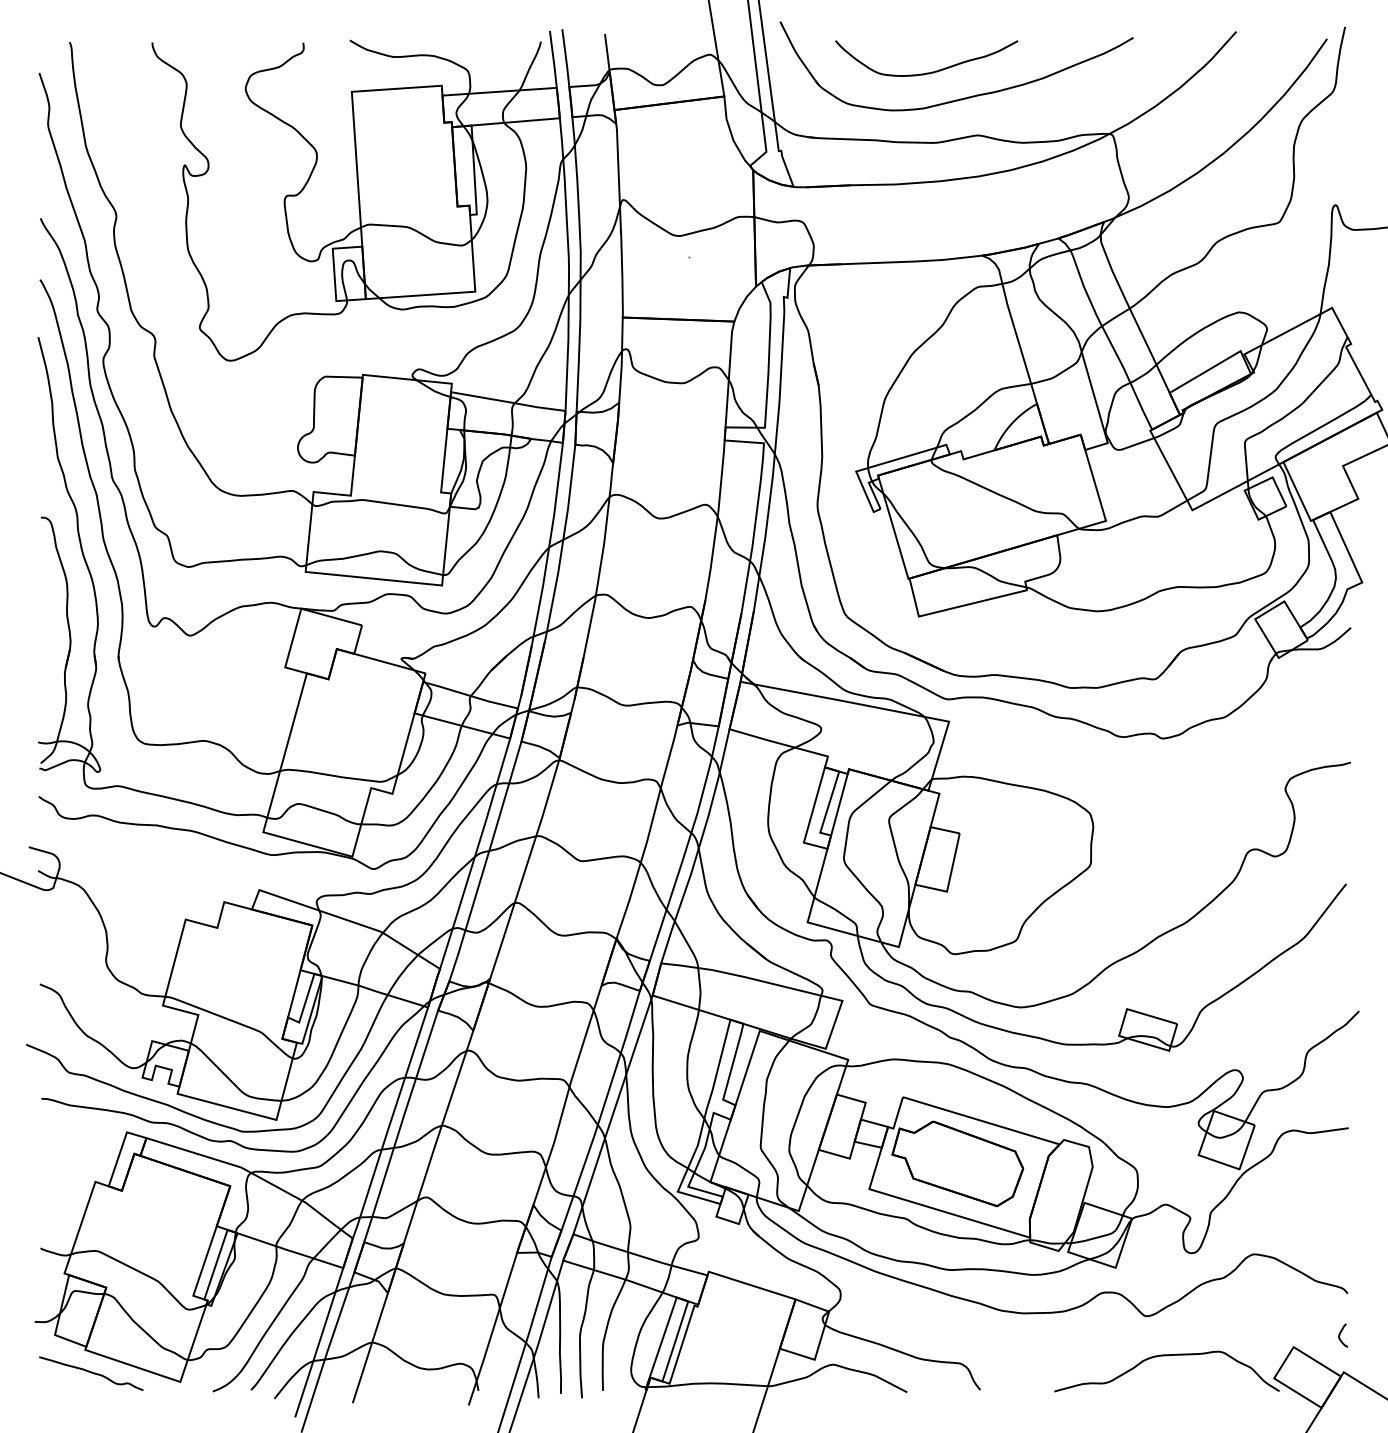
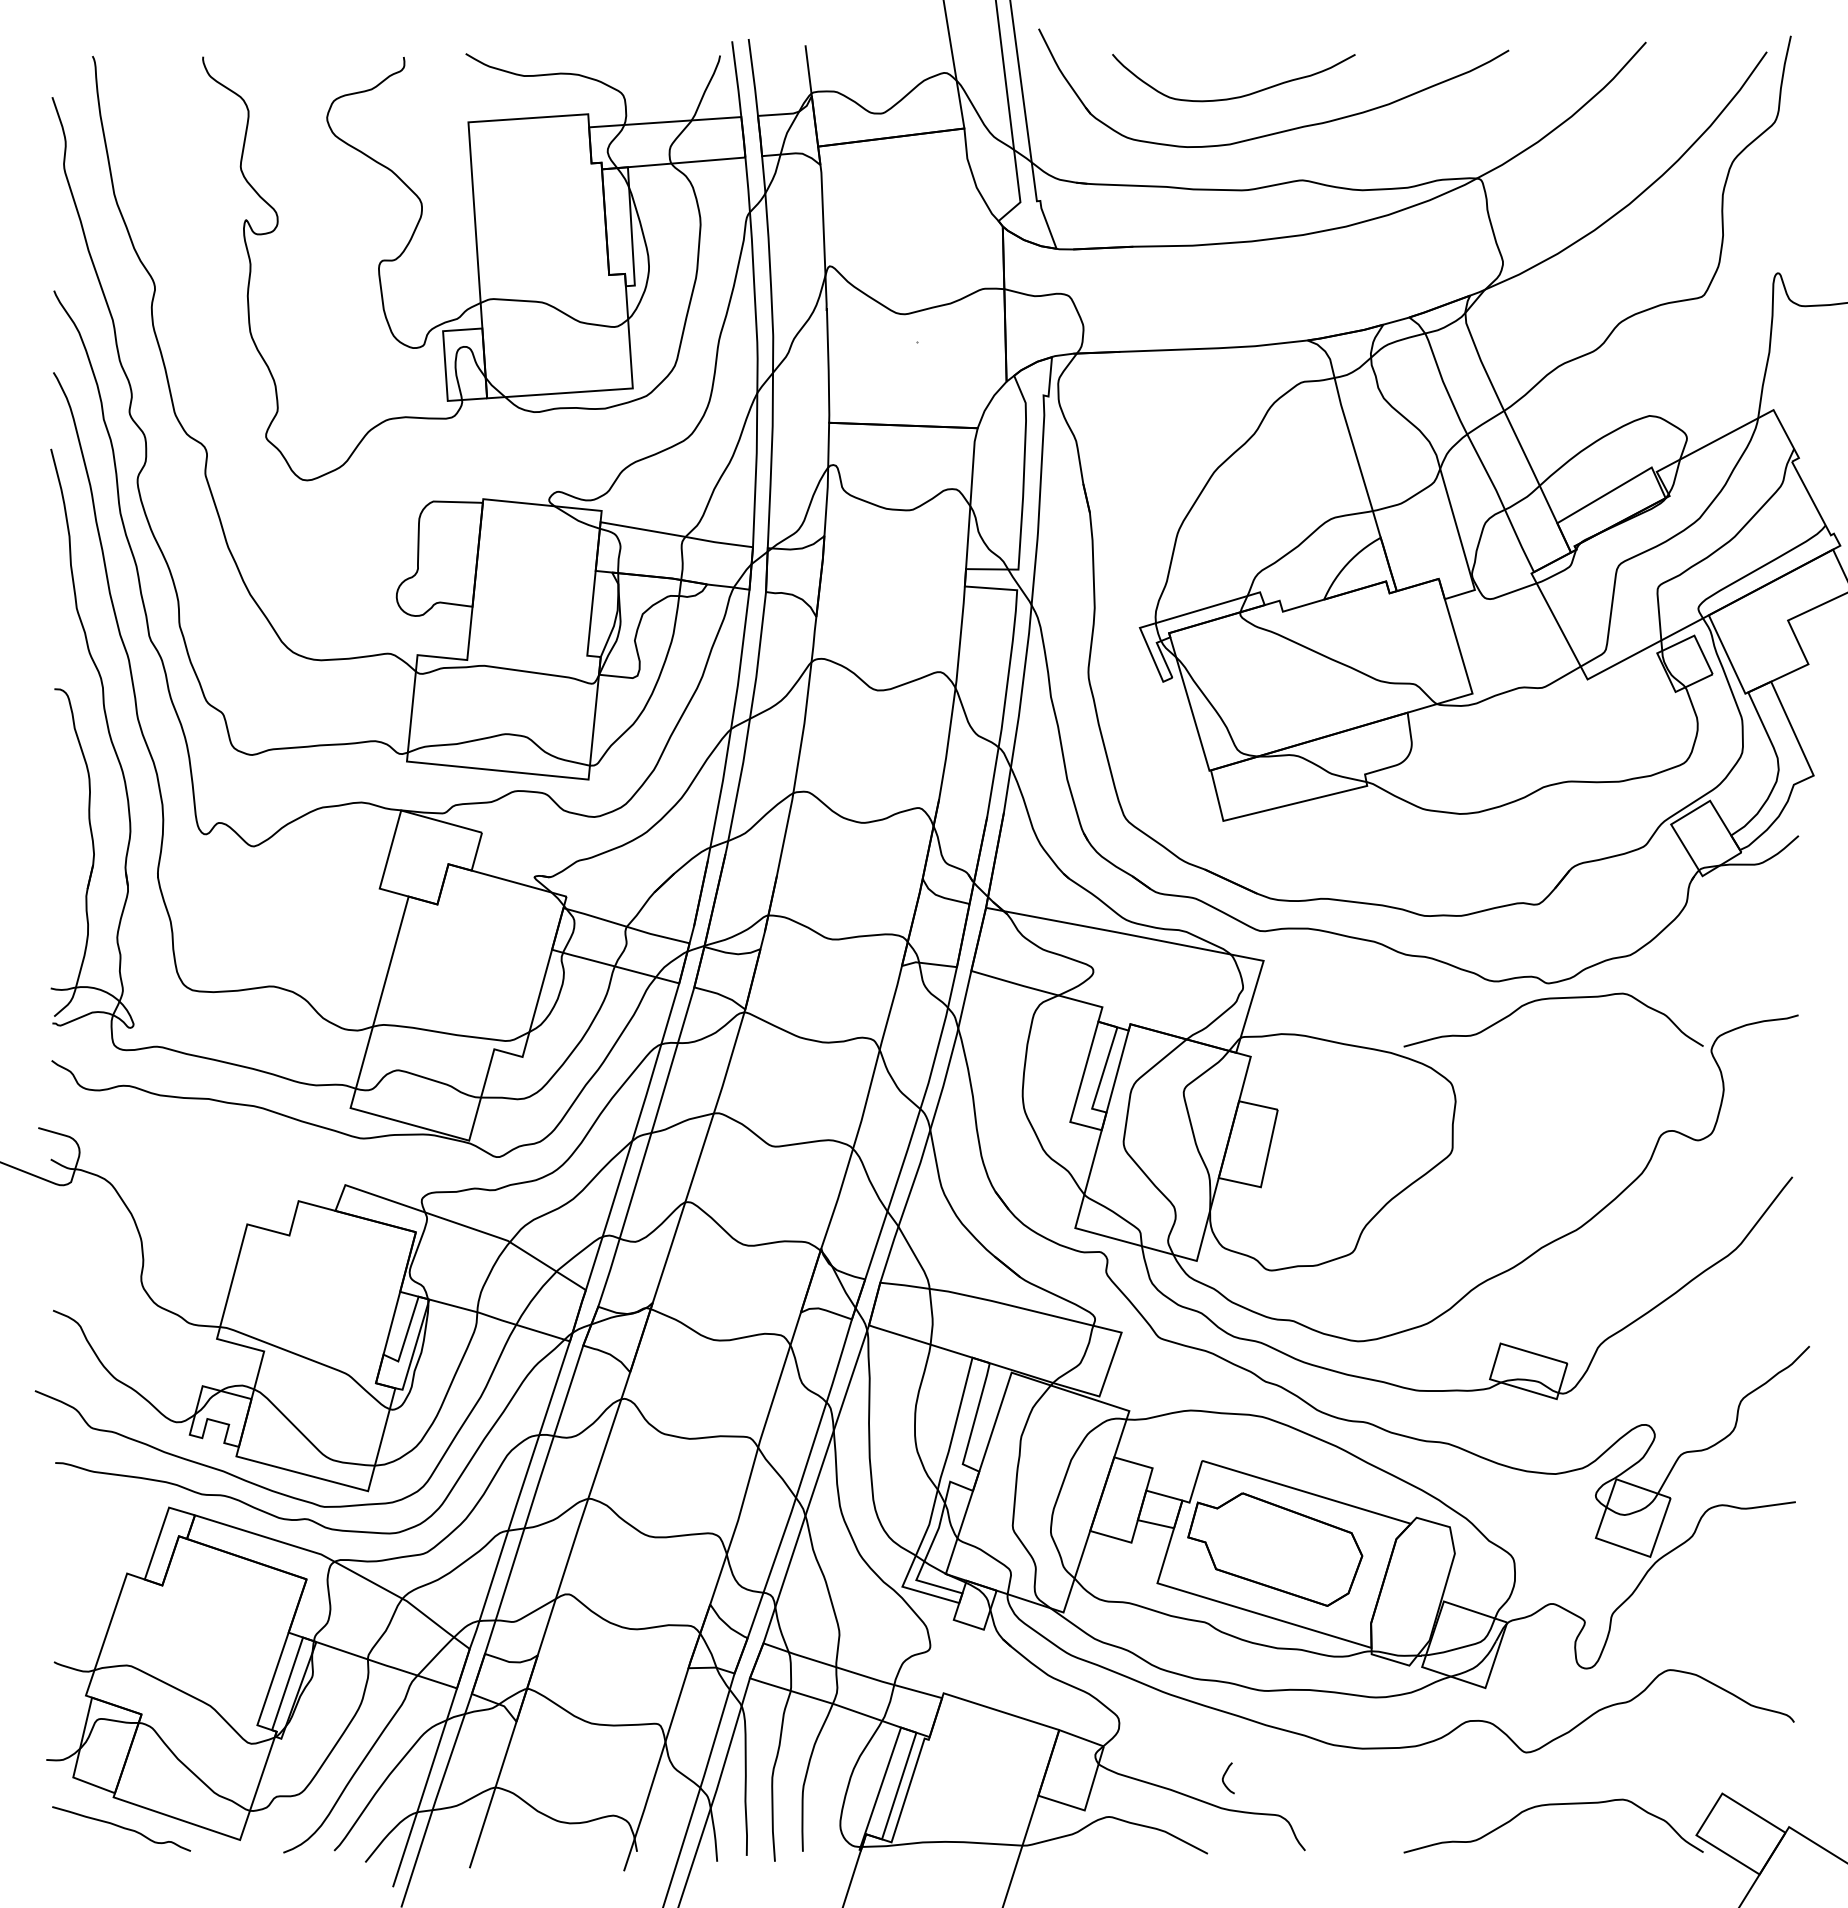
curve: (1166, 750) -> (1553, 999), added
curve: (1340, 1335) -> (1224, 1777), moved

